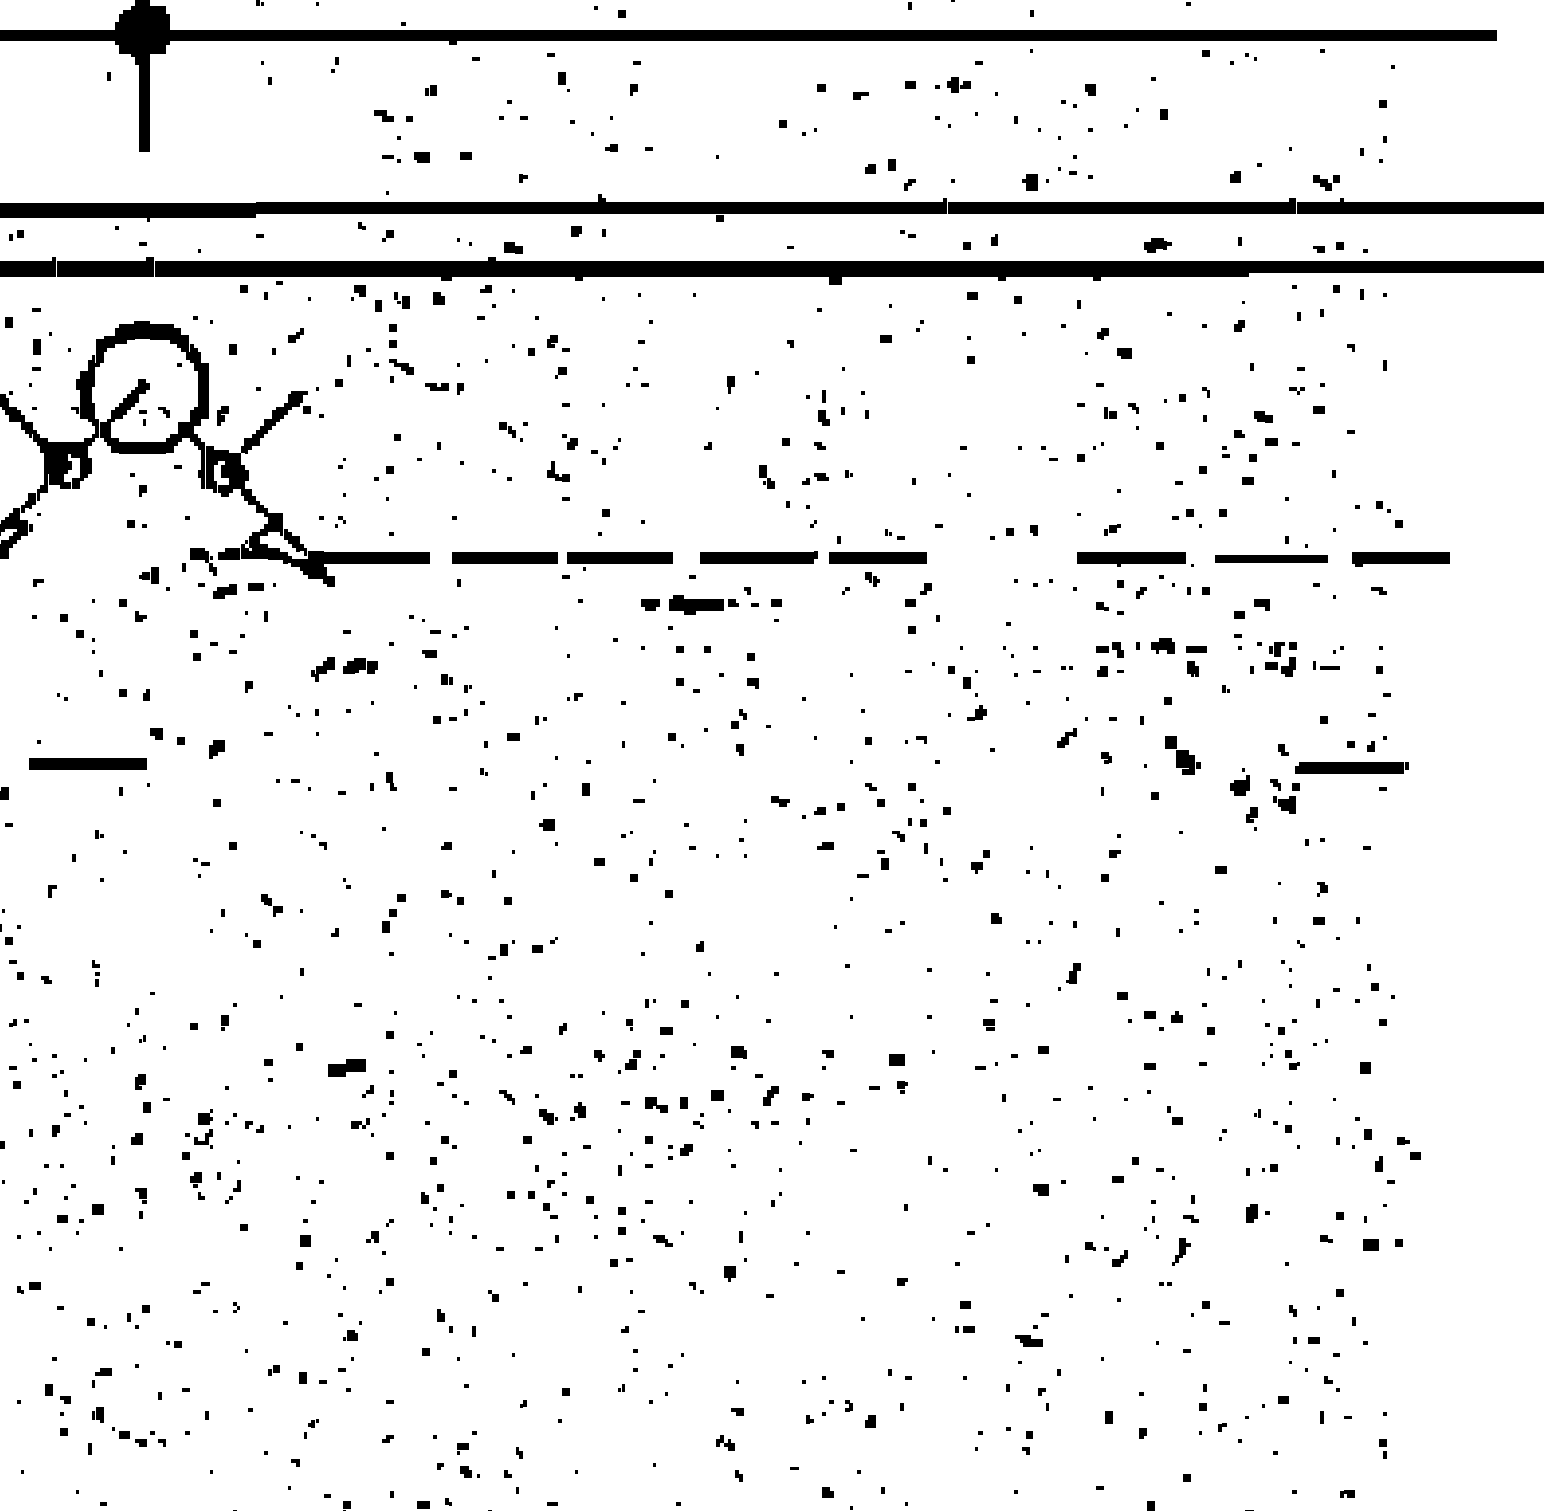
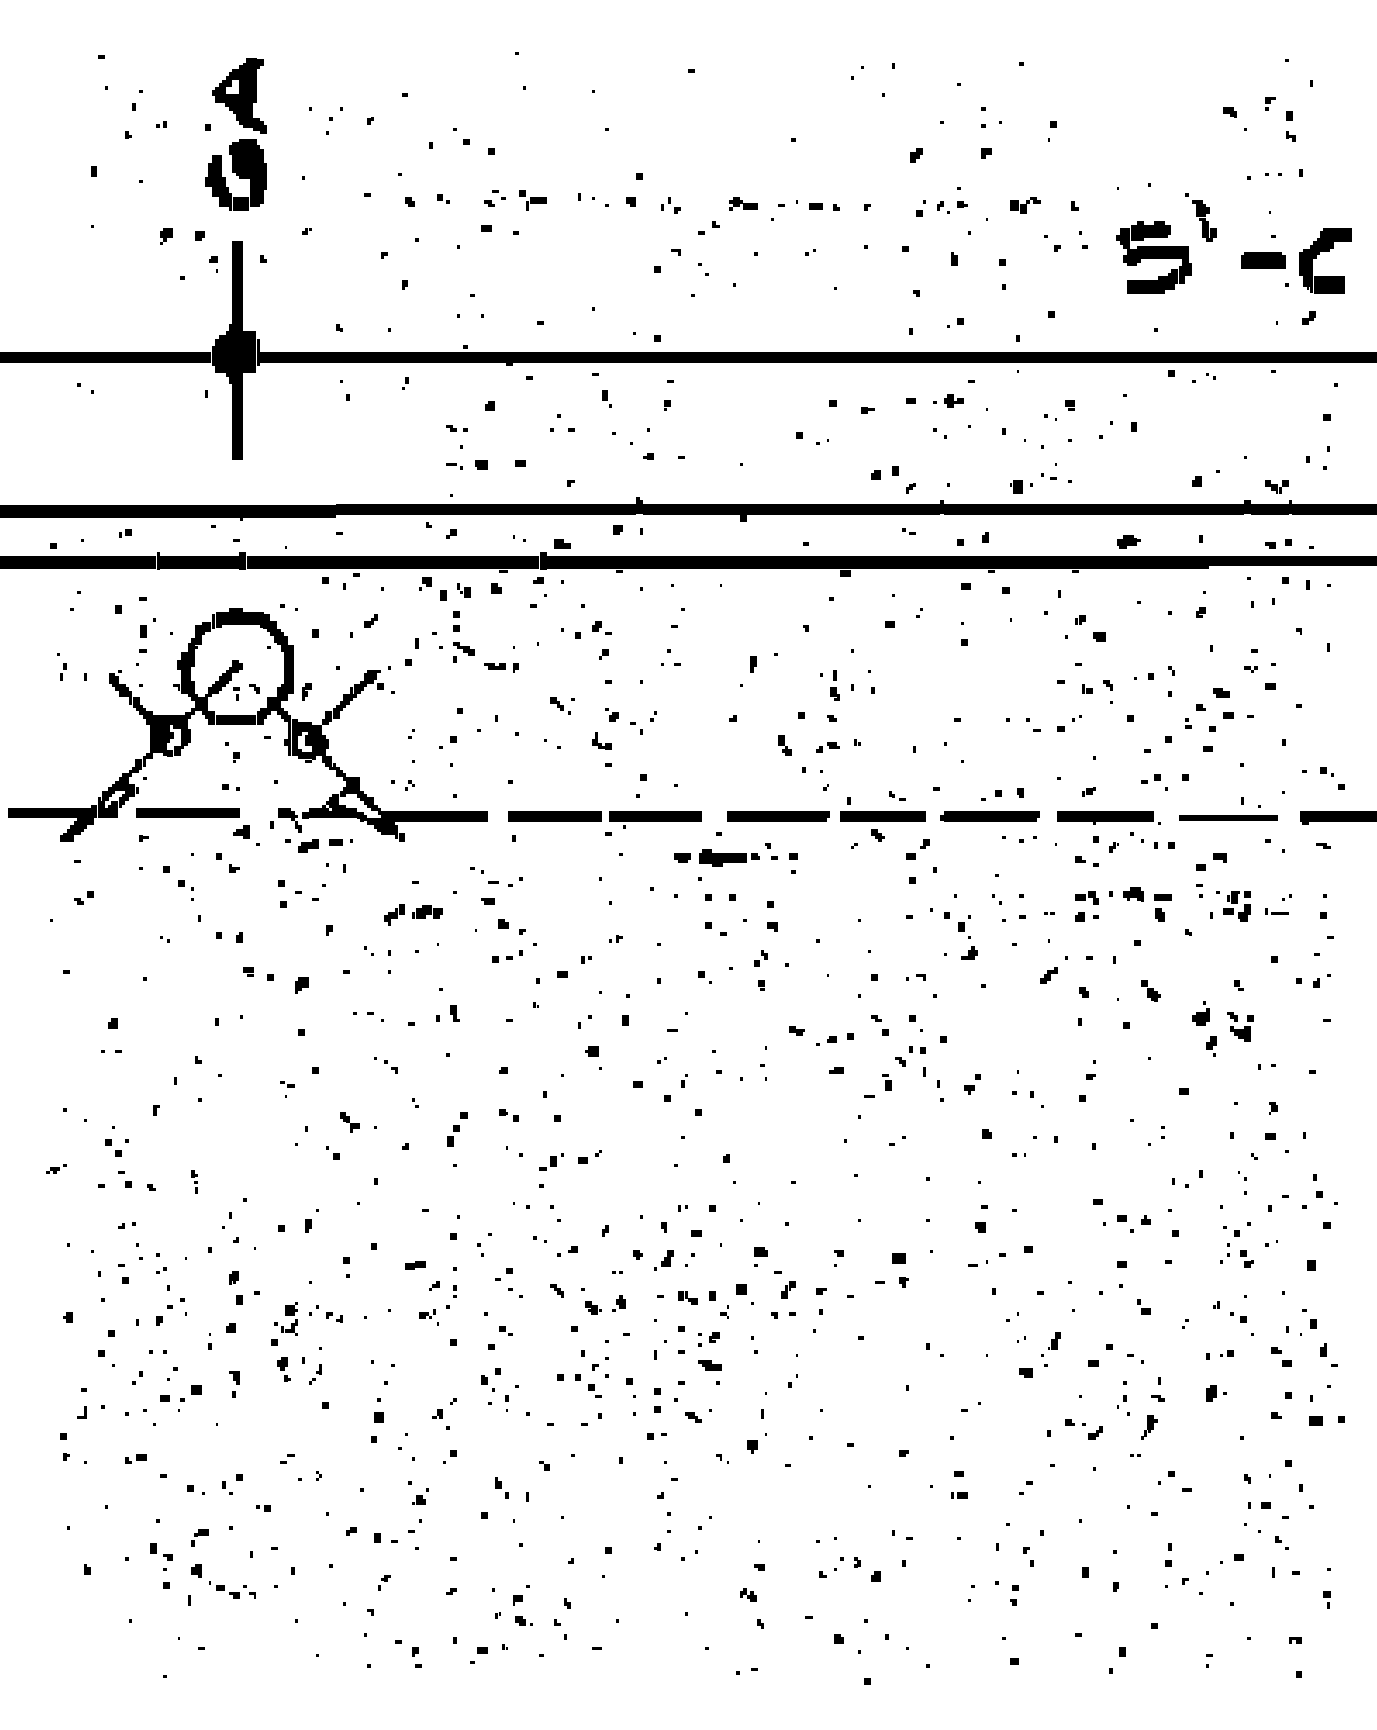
part: (393, 116) -> (456, 428), size x0.62
part: (1182, 755) -> (1150, 990), size x0.62
line: (87, 763) -> (187, 812), moved
part: (1350, 767) -> (989, 816), moved
part: (1068, 977) -> (1050, 1344), moved
part: (346, 1068) -> (415, 1265), size x0.62
part: (1408, 1147) -> (1281, 1356), moved
part: (1027, 1340) -> (709, 1365), moved

